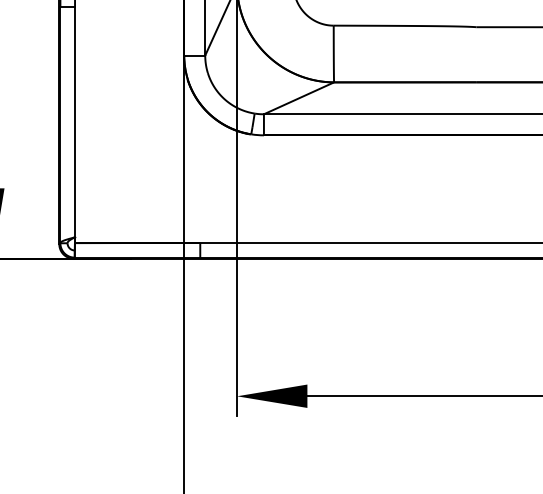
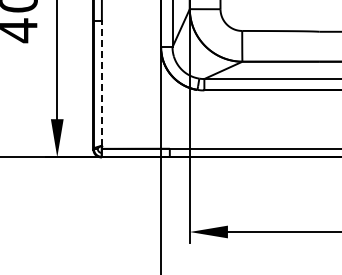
line: (74, 120) -> (101, 82), solid -> dashed

